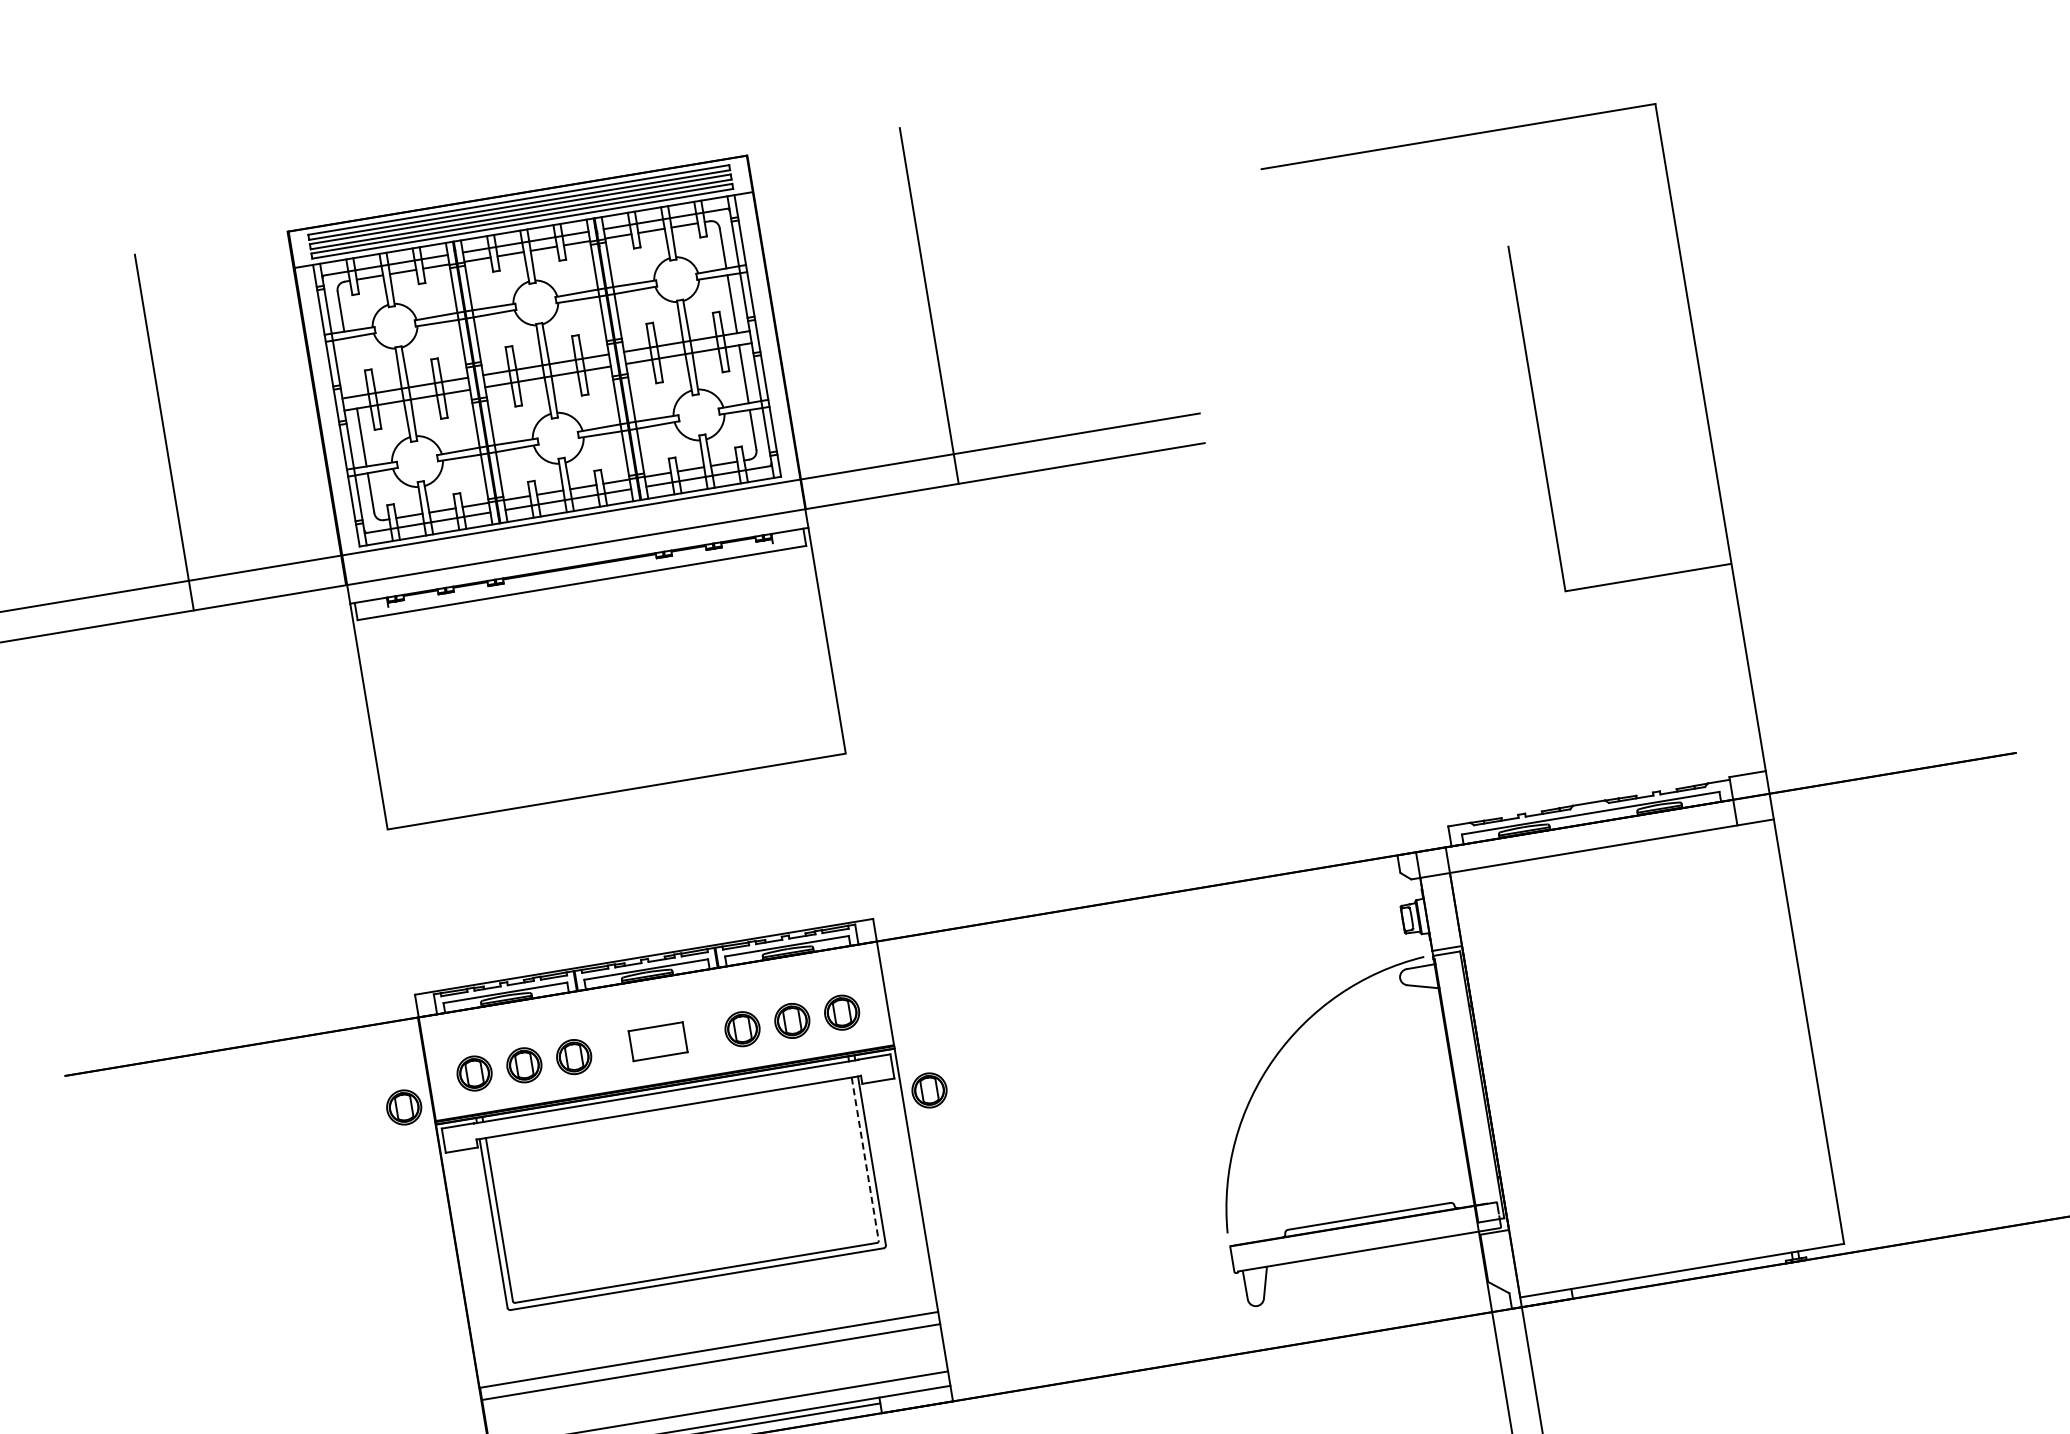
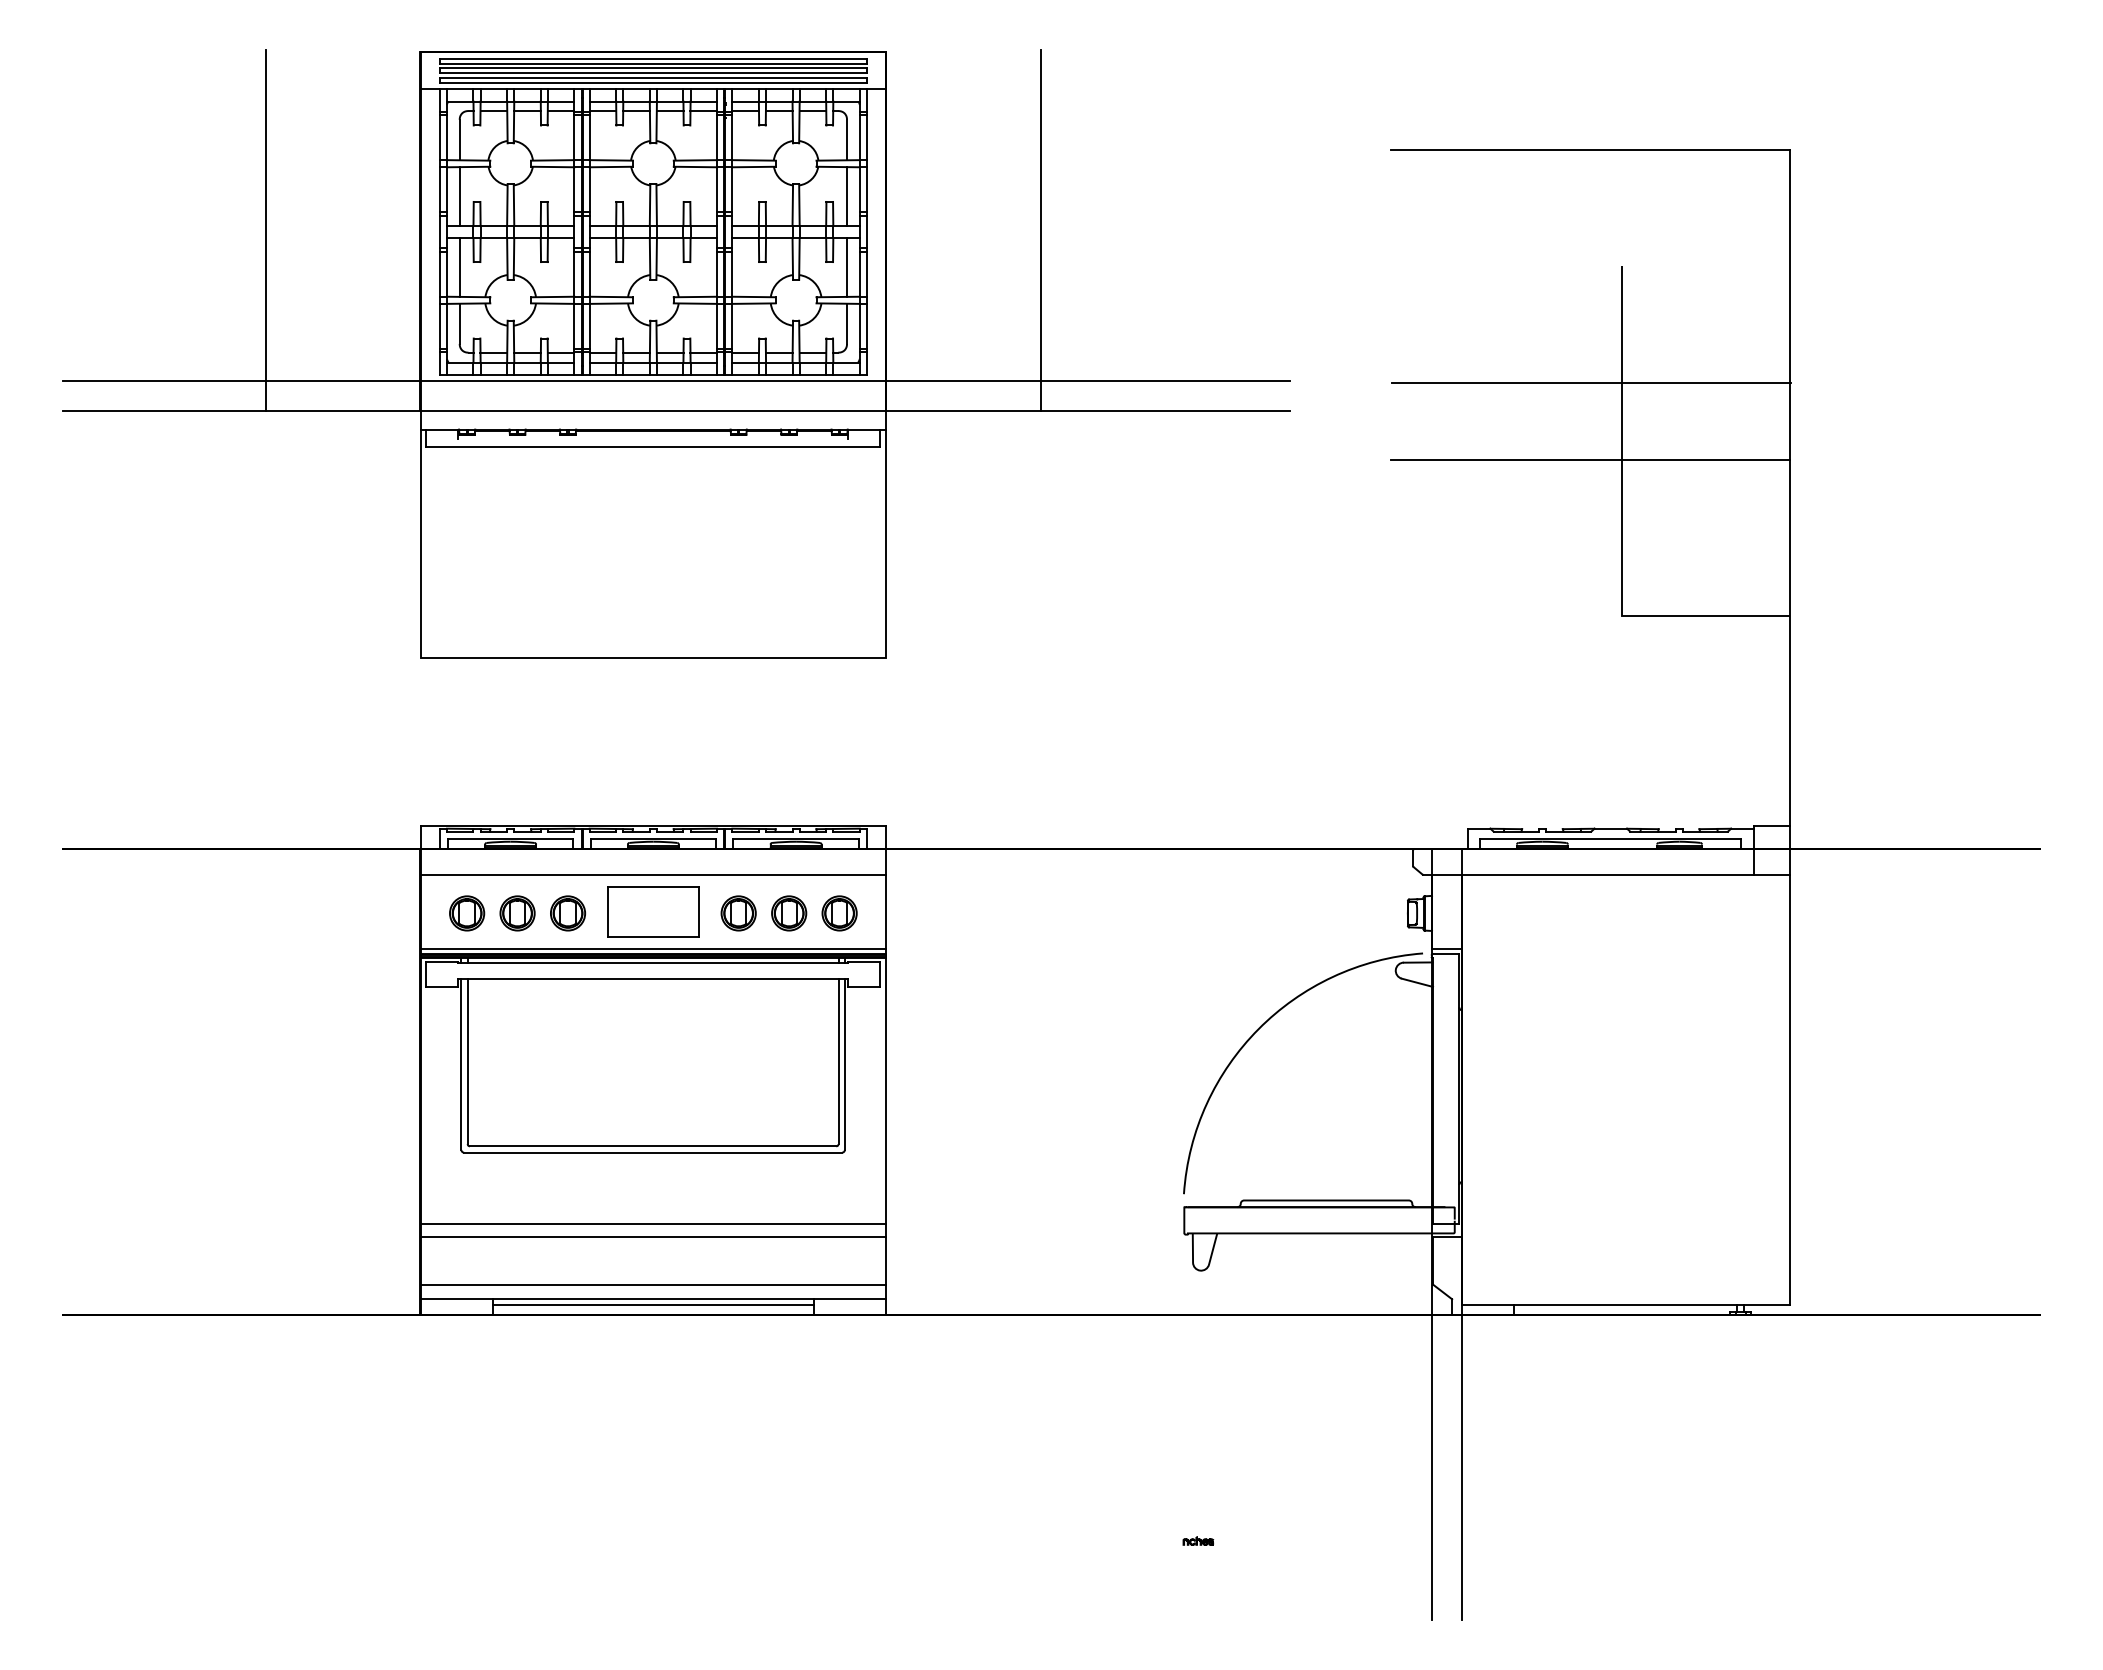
line: (1496, 366) -> (1590, 382), added
line: (349, 367) -> (459, 196), added
line: (1508, 443) -> (1590, 460), added
line: (652, 1004) -> (653, 874), added
part: (658, 1041) -> (653, 911), size x1.67
line: (664, 1077) -> (653, 948), added
part: (929, 1090) -> (913, 1004), removed
part: (404, 1107) -> (392, 935), removed
line: (865, 1158) -> (838, 1061), dashed -> solid

